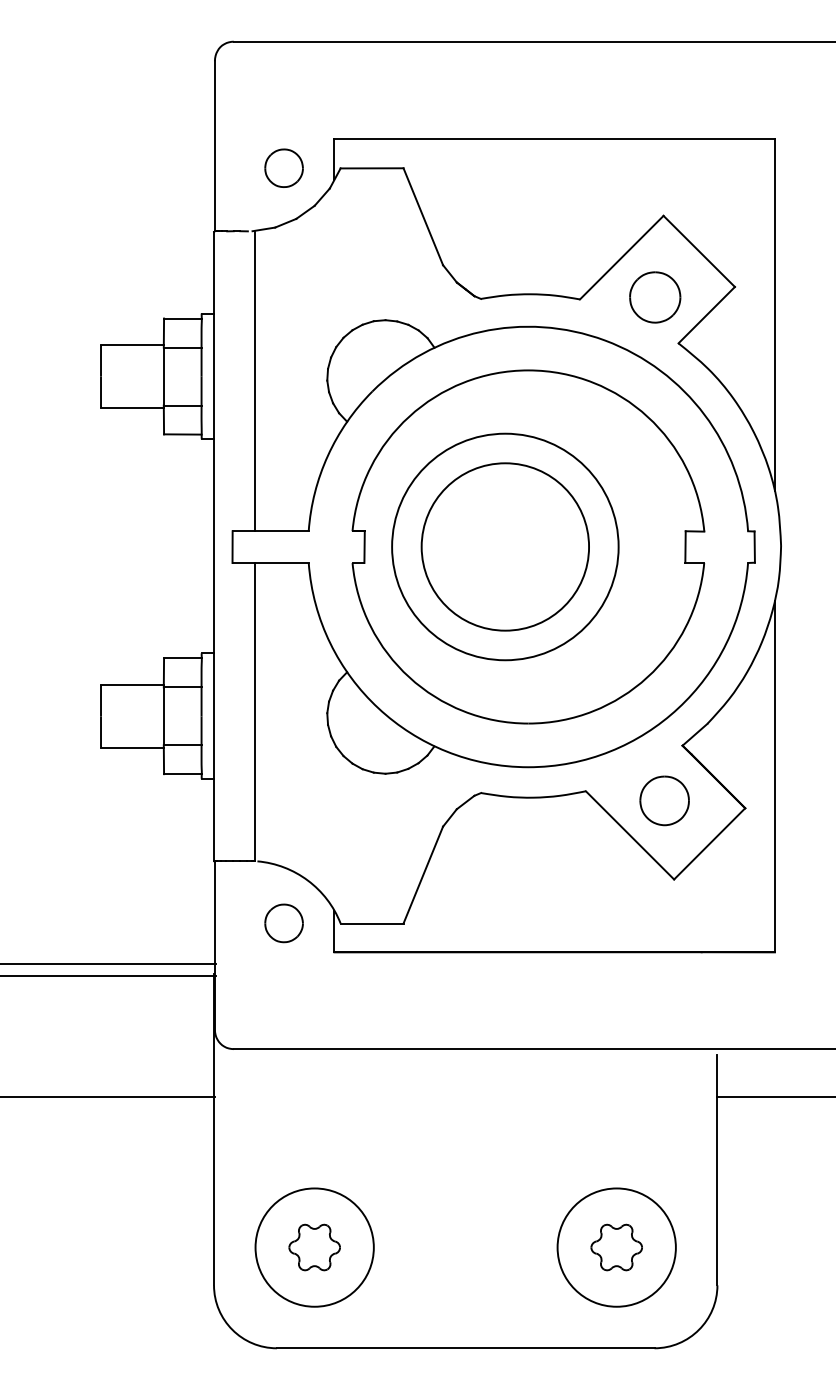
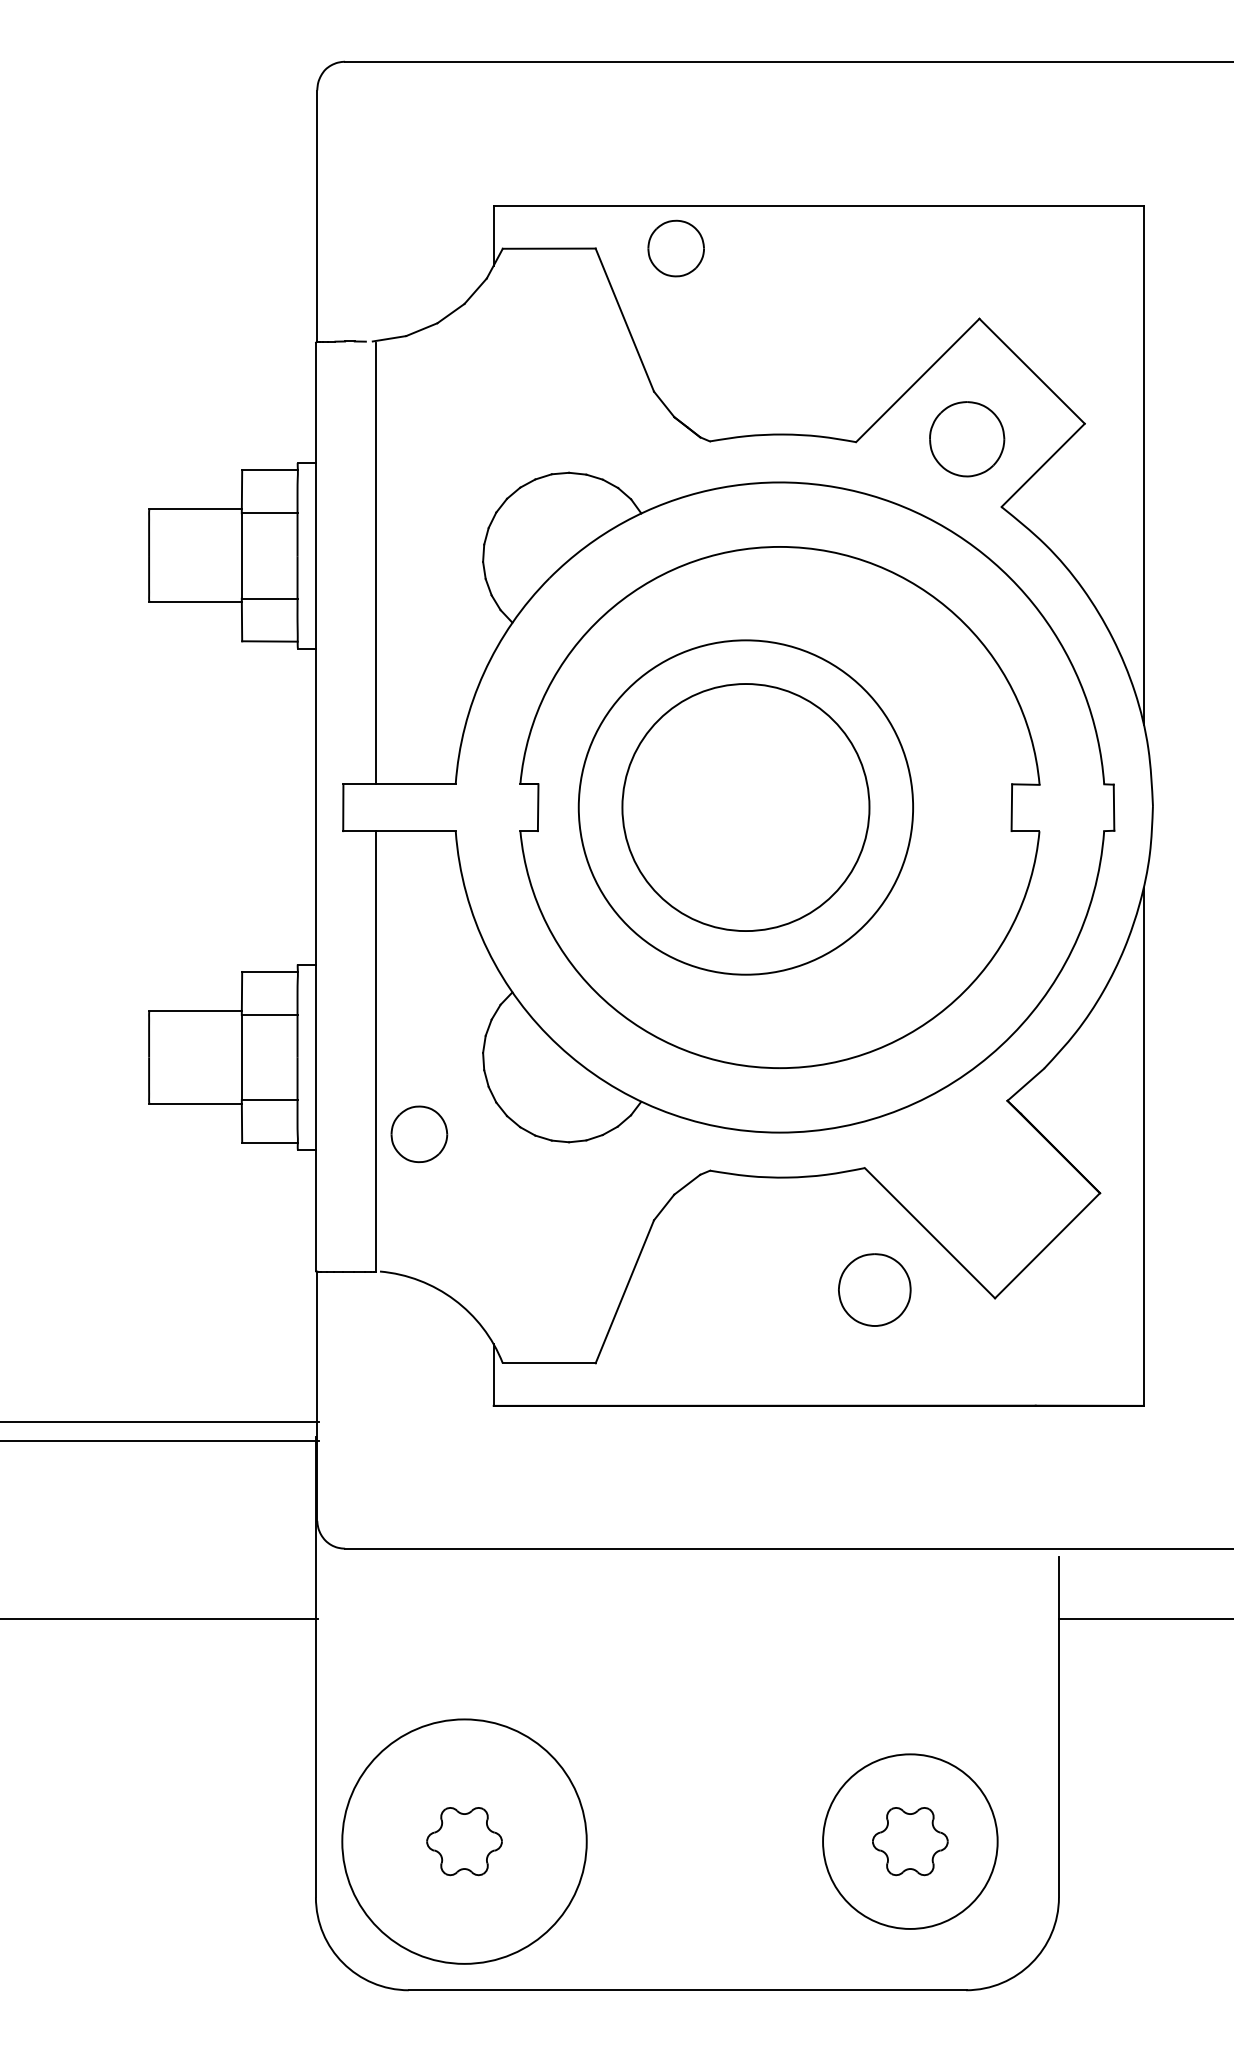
part: (283, 167) -> (675, 247), moved
part: (664, 800) -> (874, 1289), moved
part: (283, 923) -> (418, 1134), moved
circle: (314, 1247) -> (464, 1841), size x1.4

